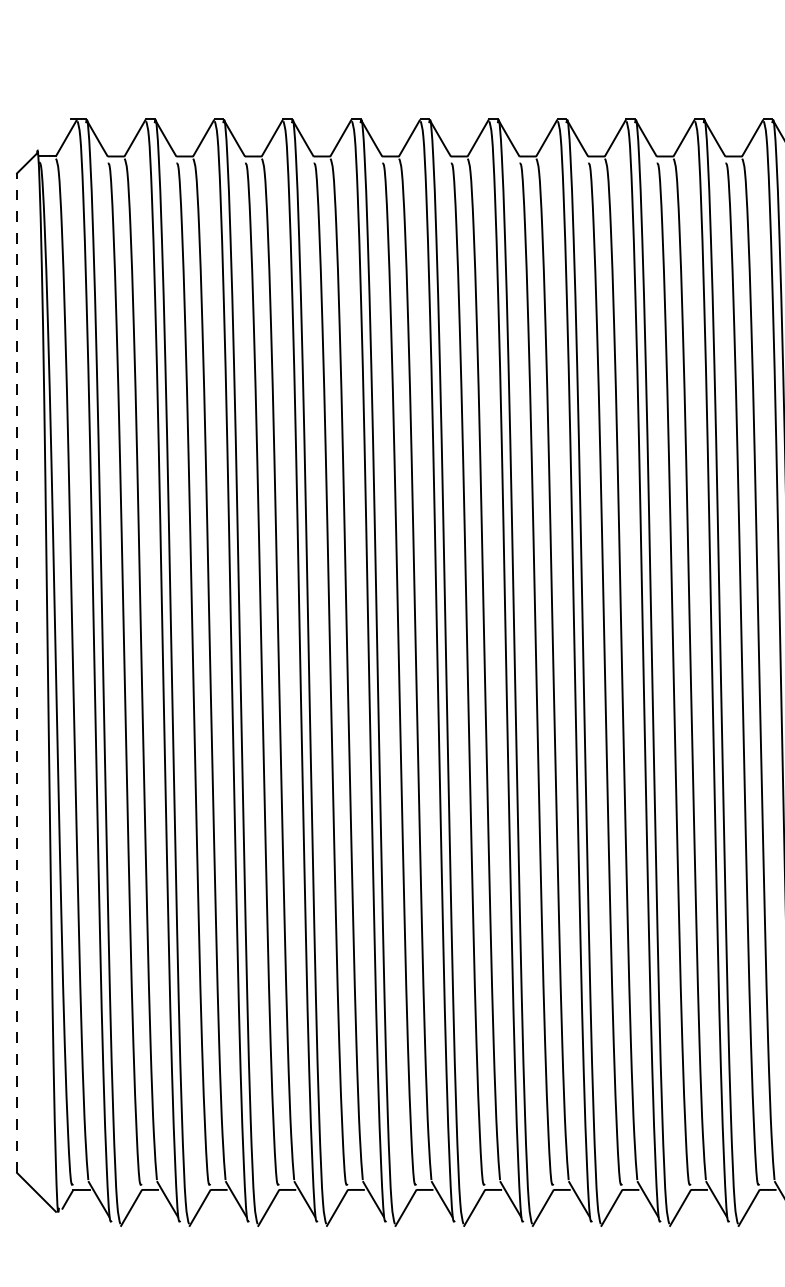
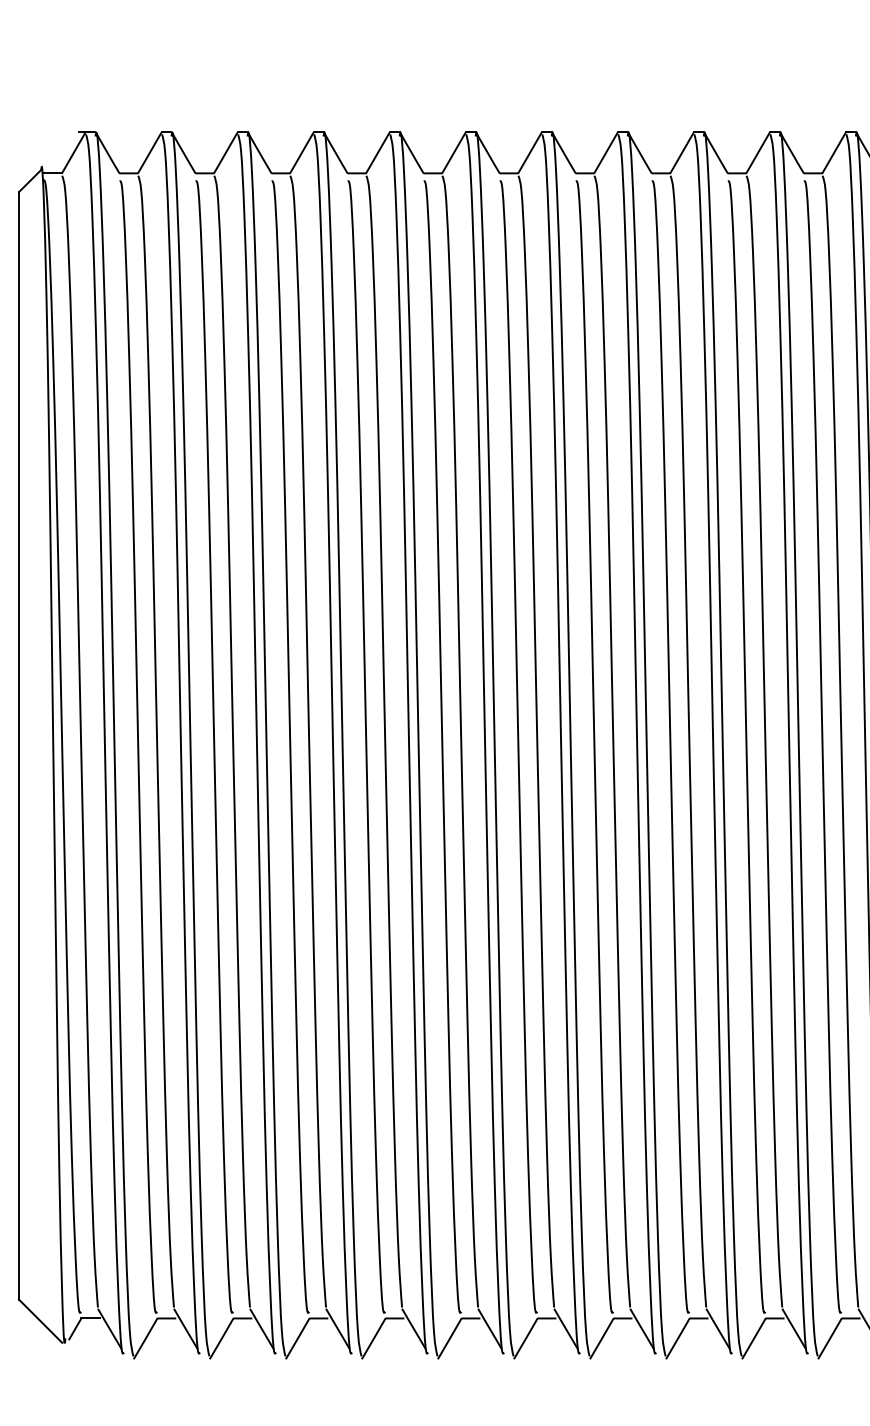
line: (17, 672) -> (19, 745), dashed -> solid

